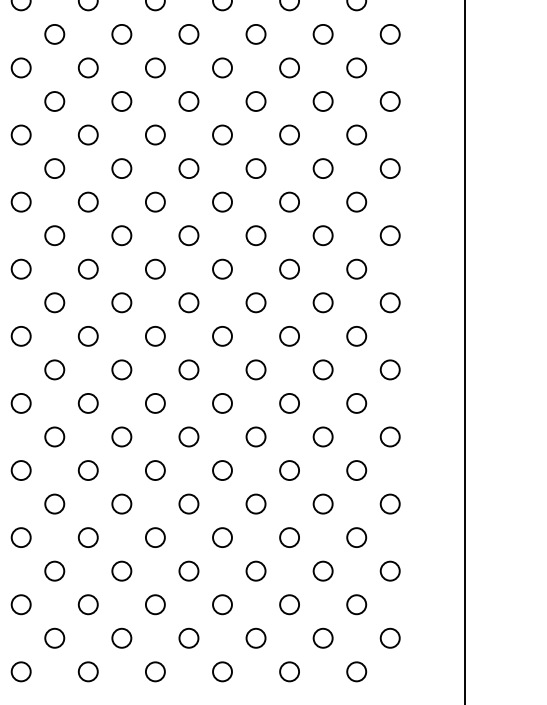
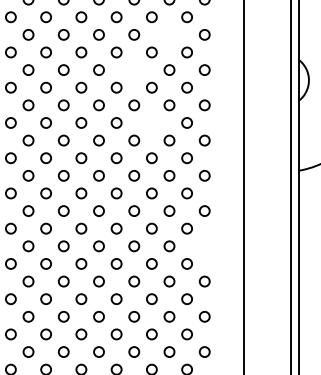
circle: (323, 33) -> (169, 34), removed
circle: (256, 100) -> (134, 69), removed
circle: (288, 201) -> (151, 122), removed
circle: (389, 437) -> (204, 246), removed

